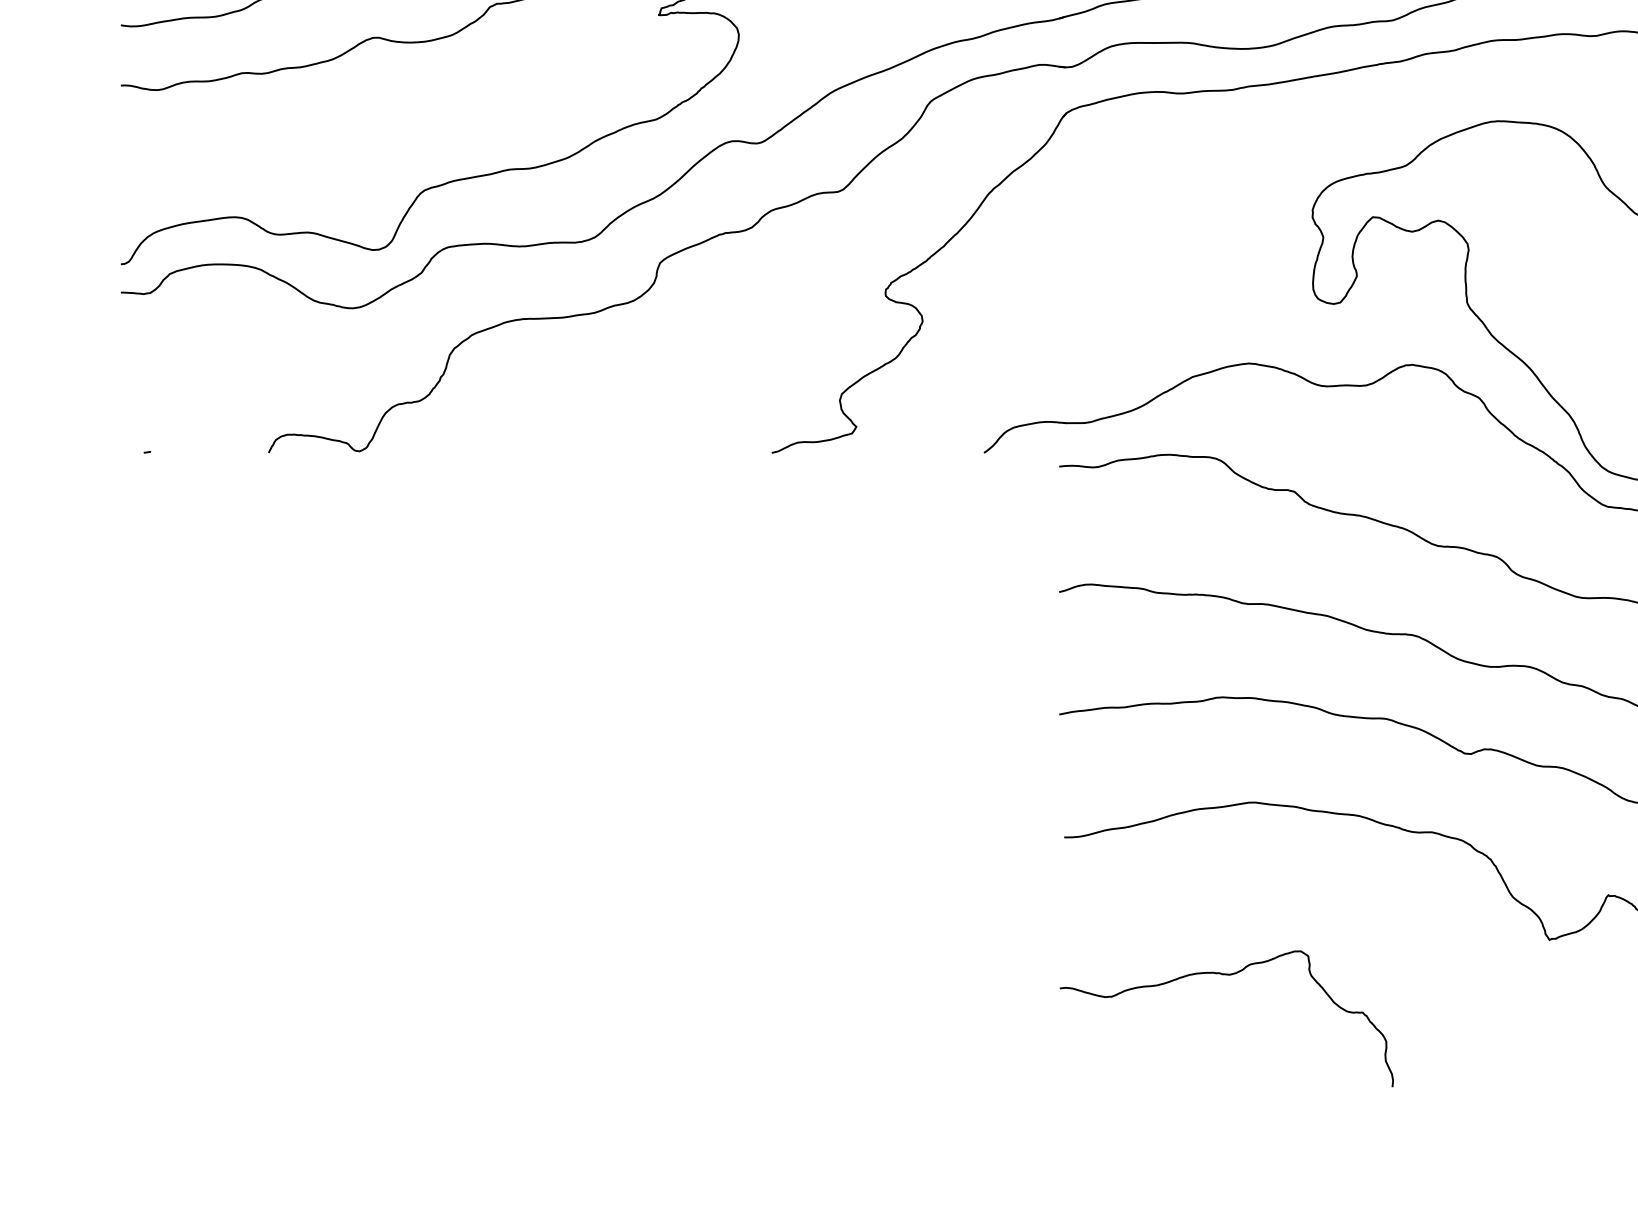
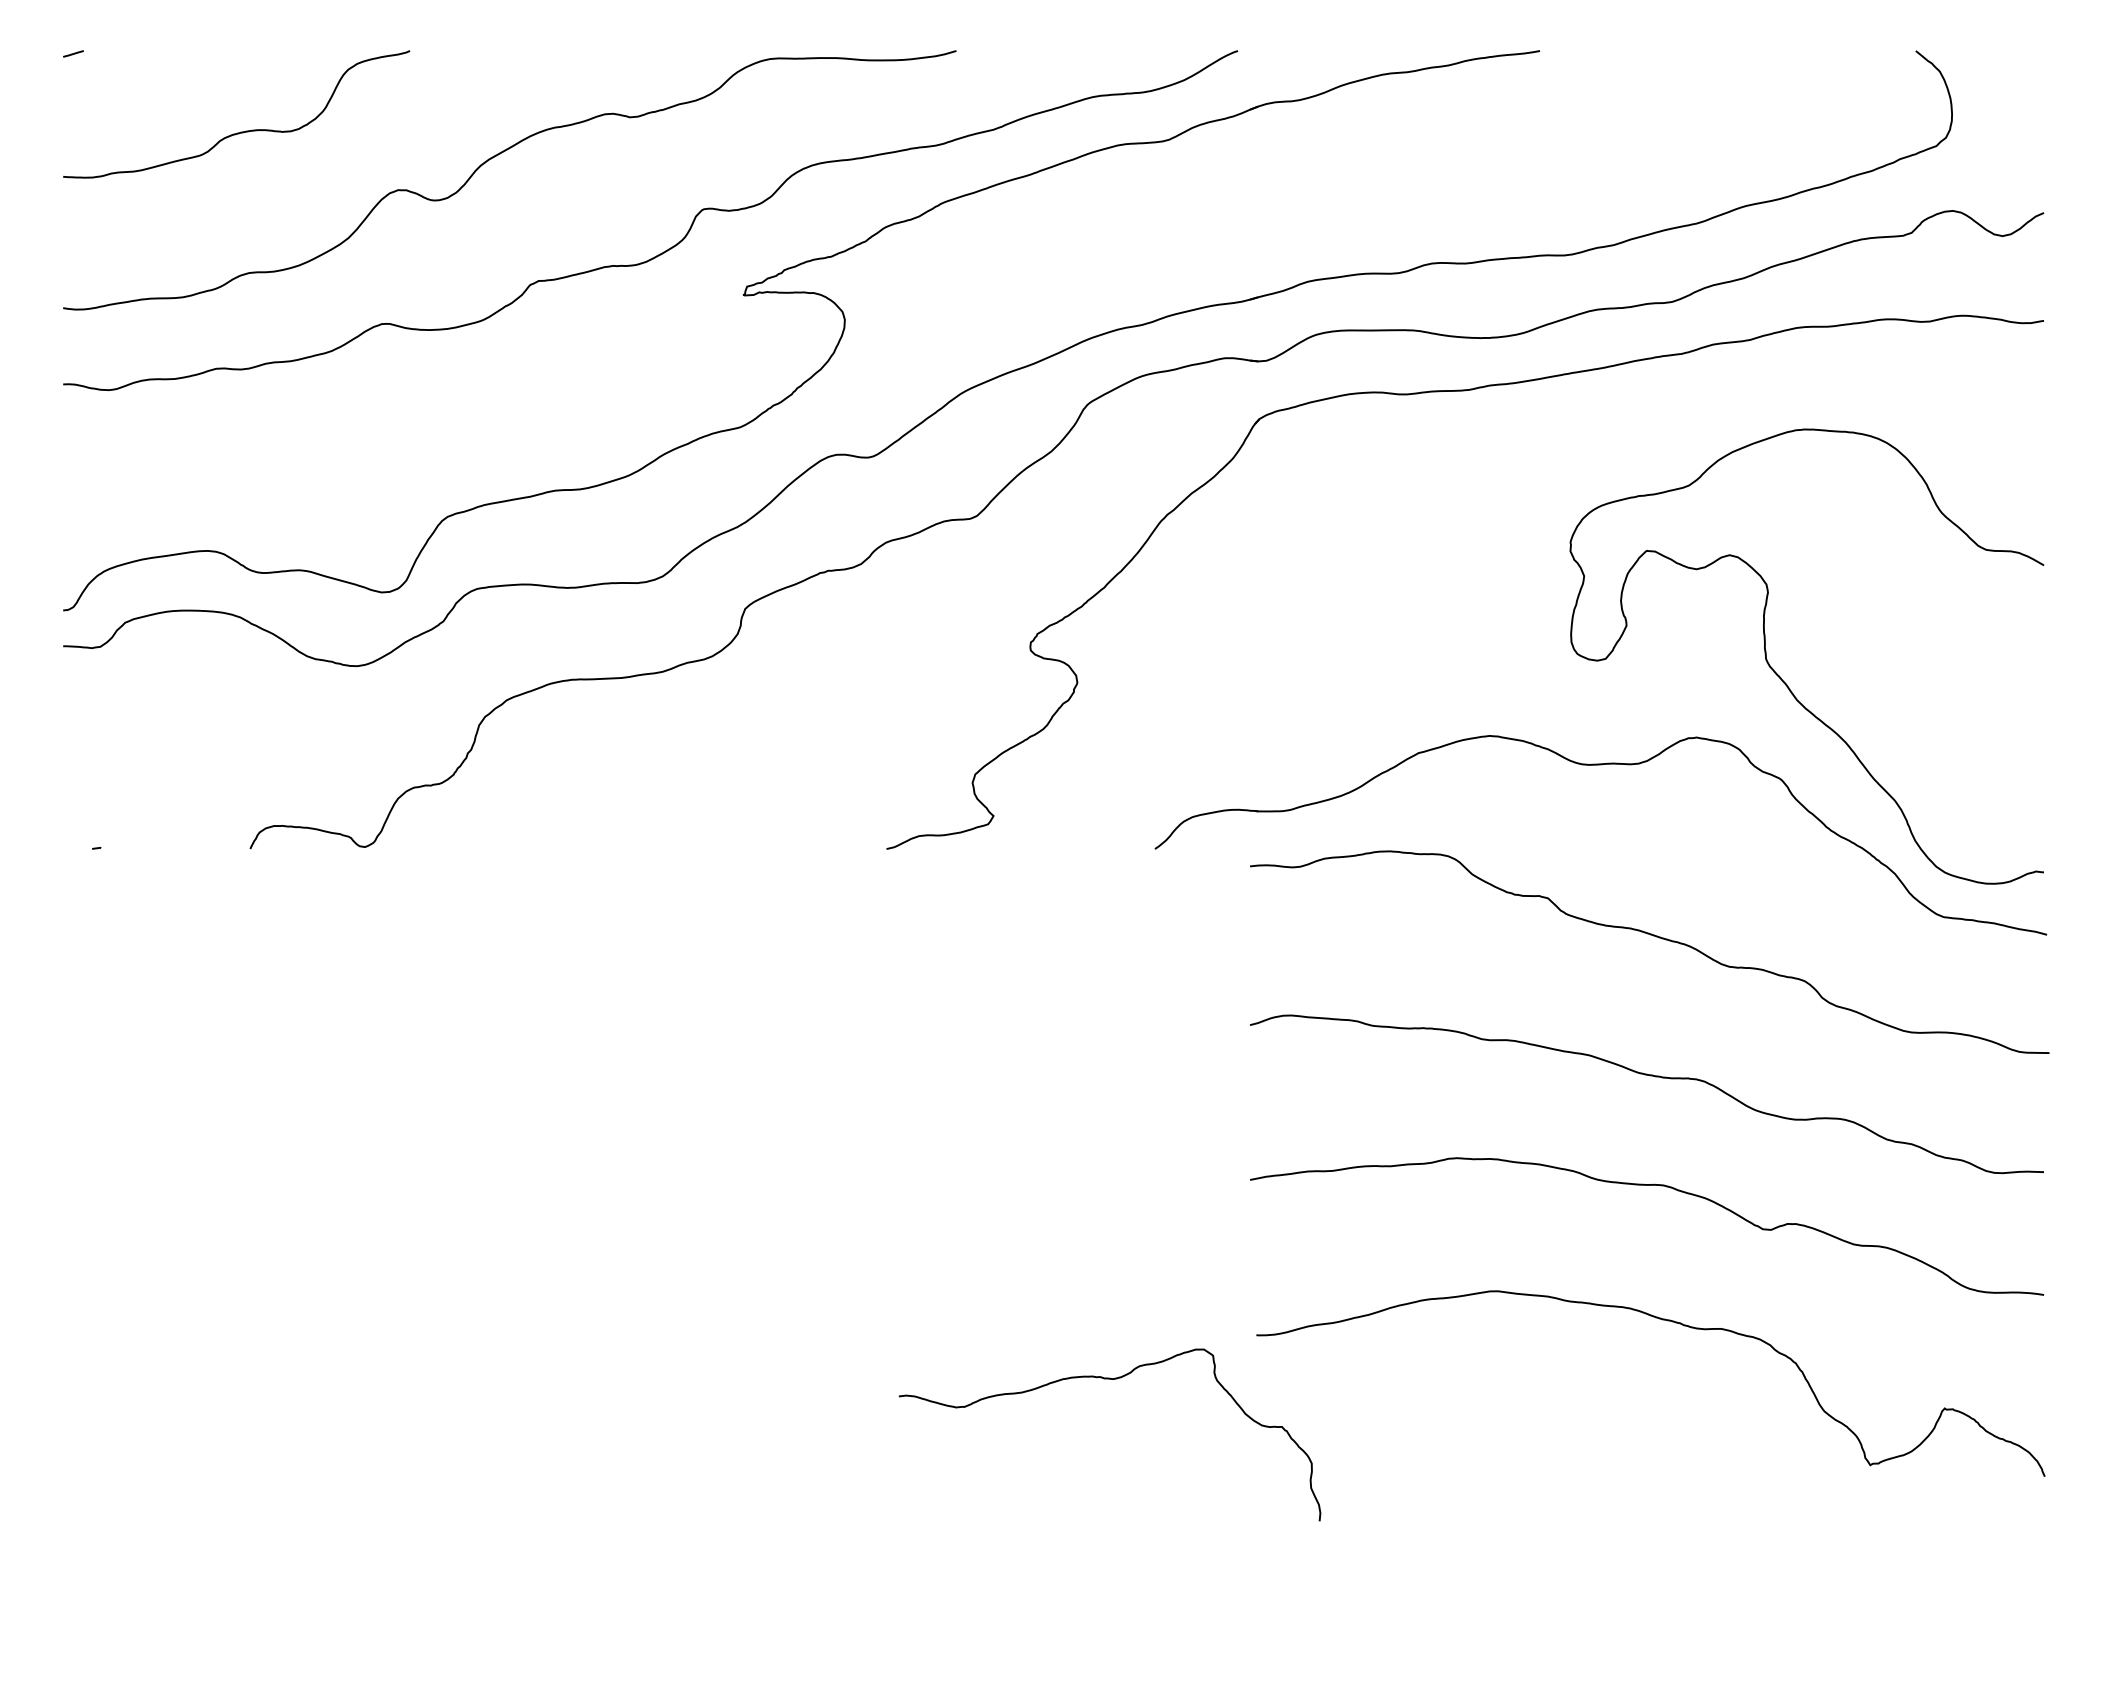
curve: (1226, 975) -> (1109, 1379), moved

